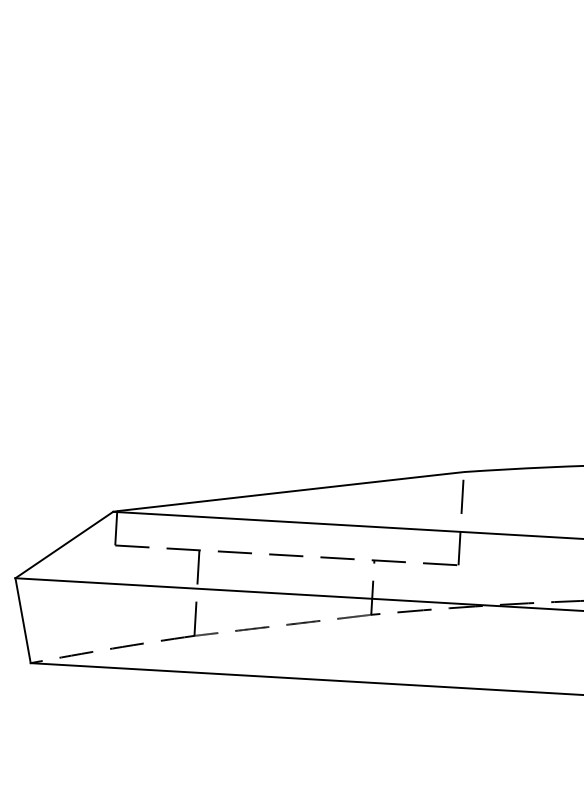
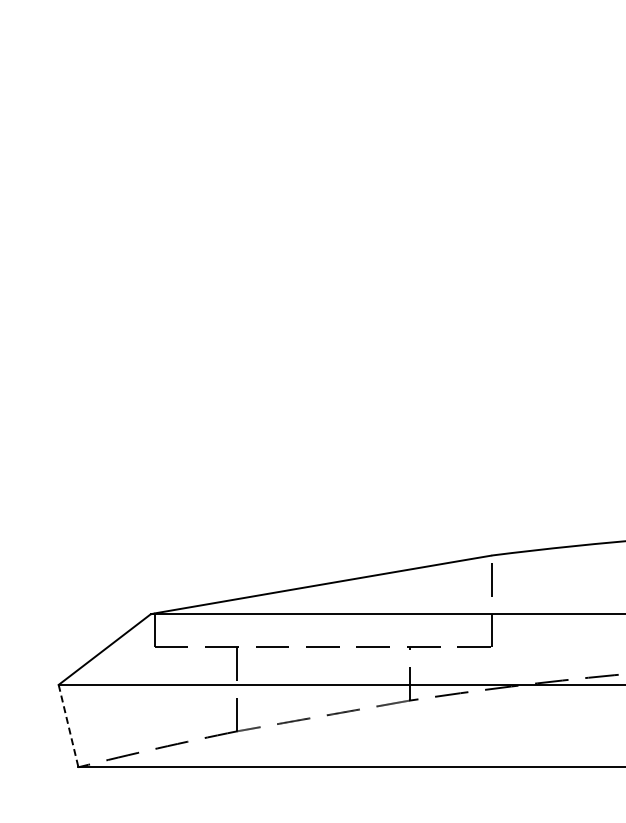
line: (22, 621) -> (68, 726), solid -> dashed

